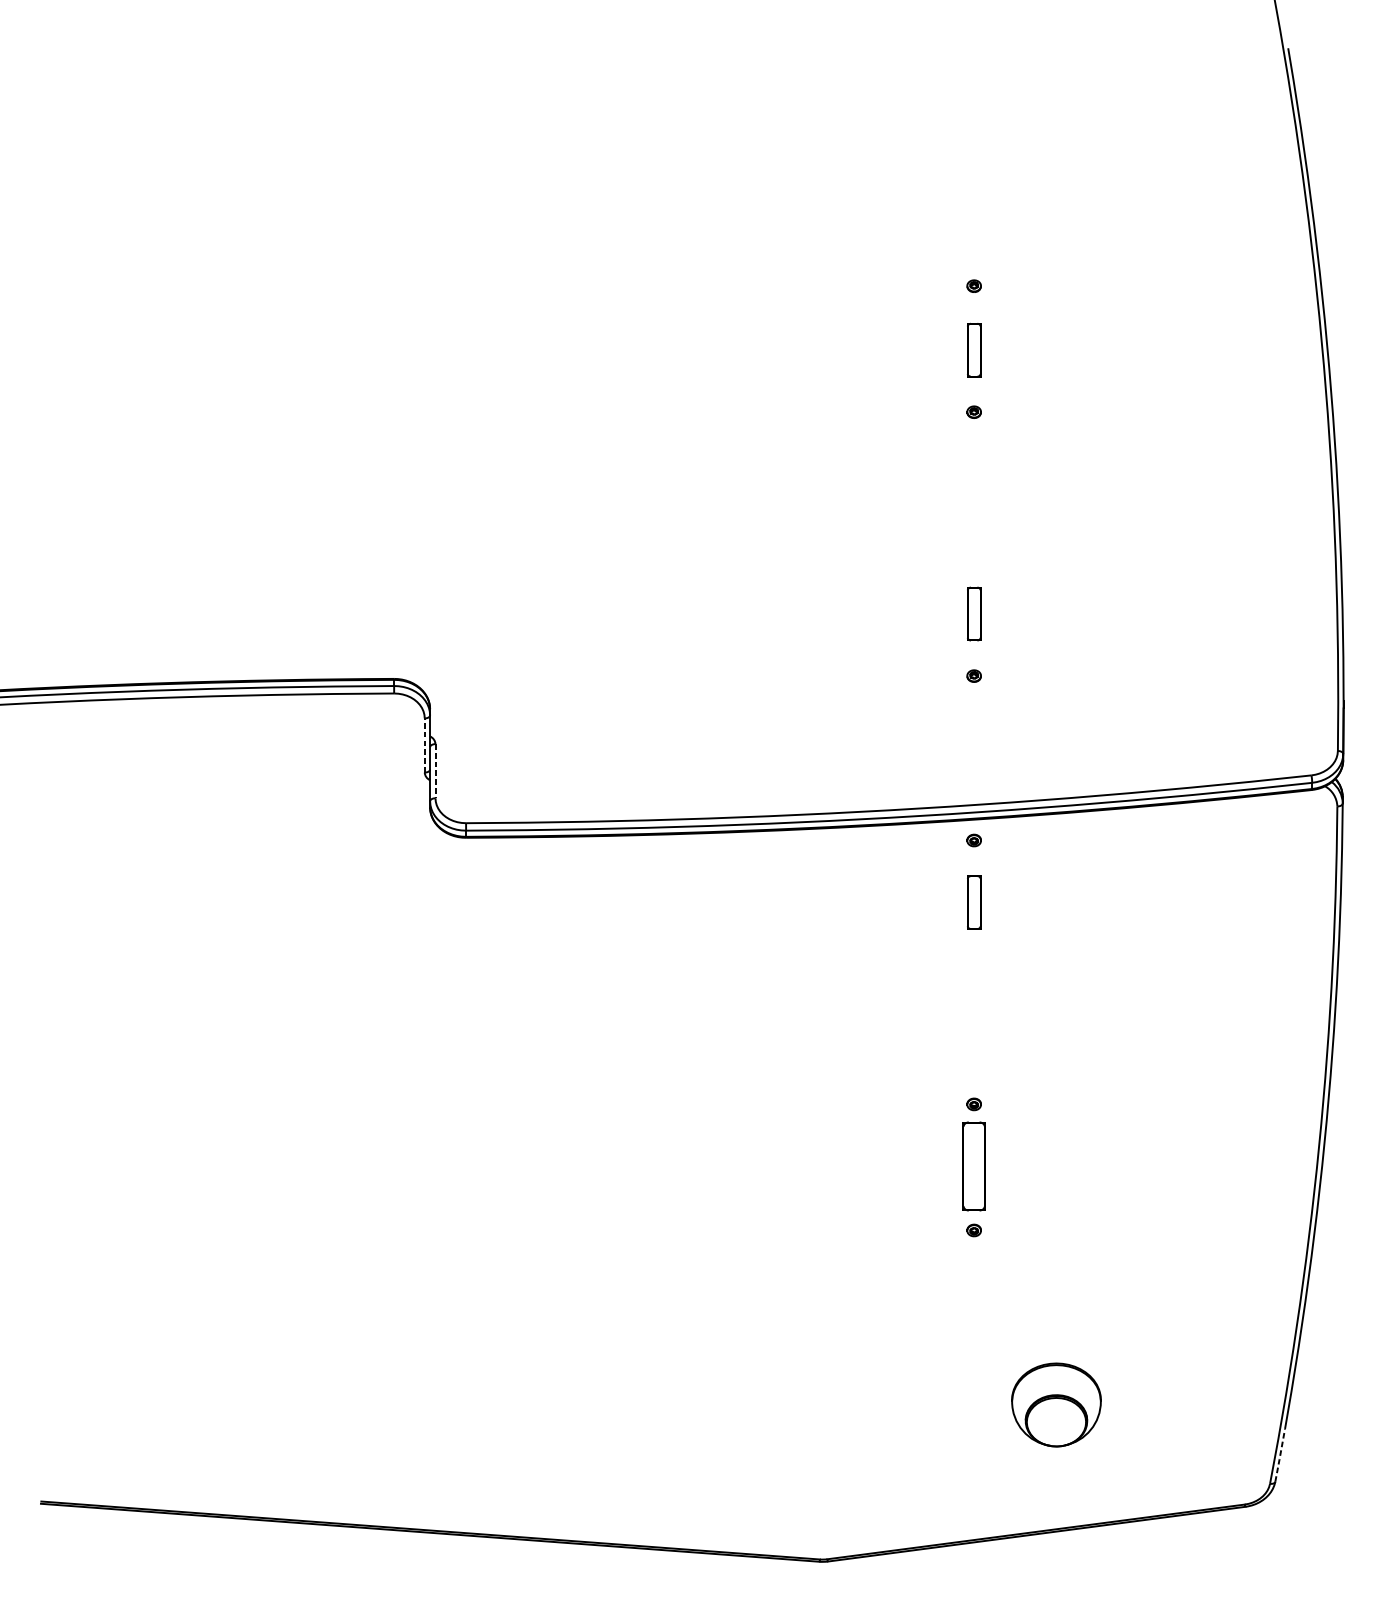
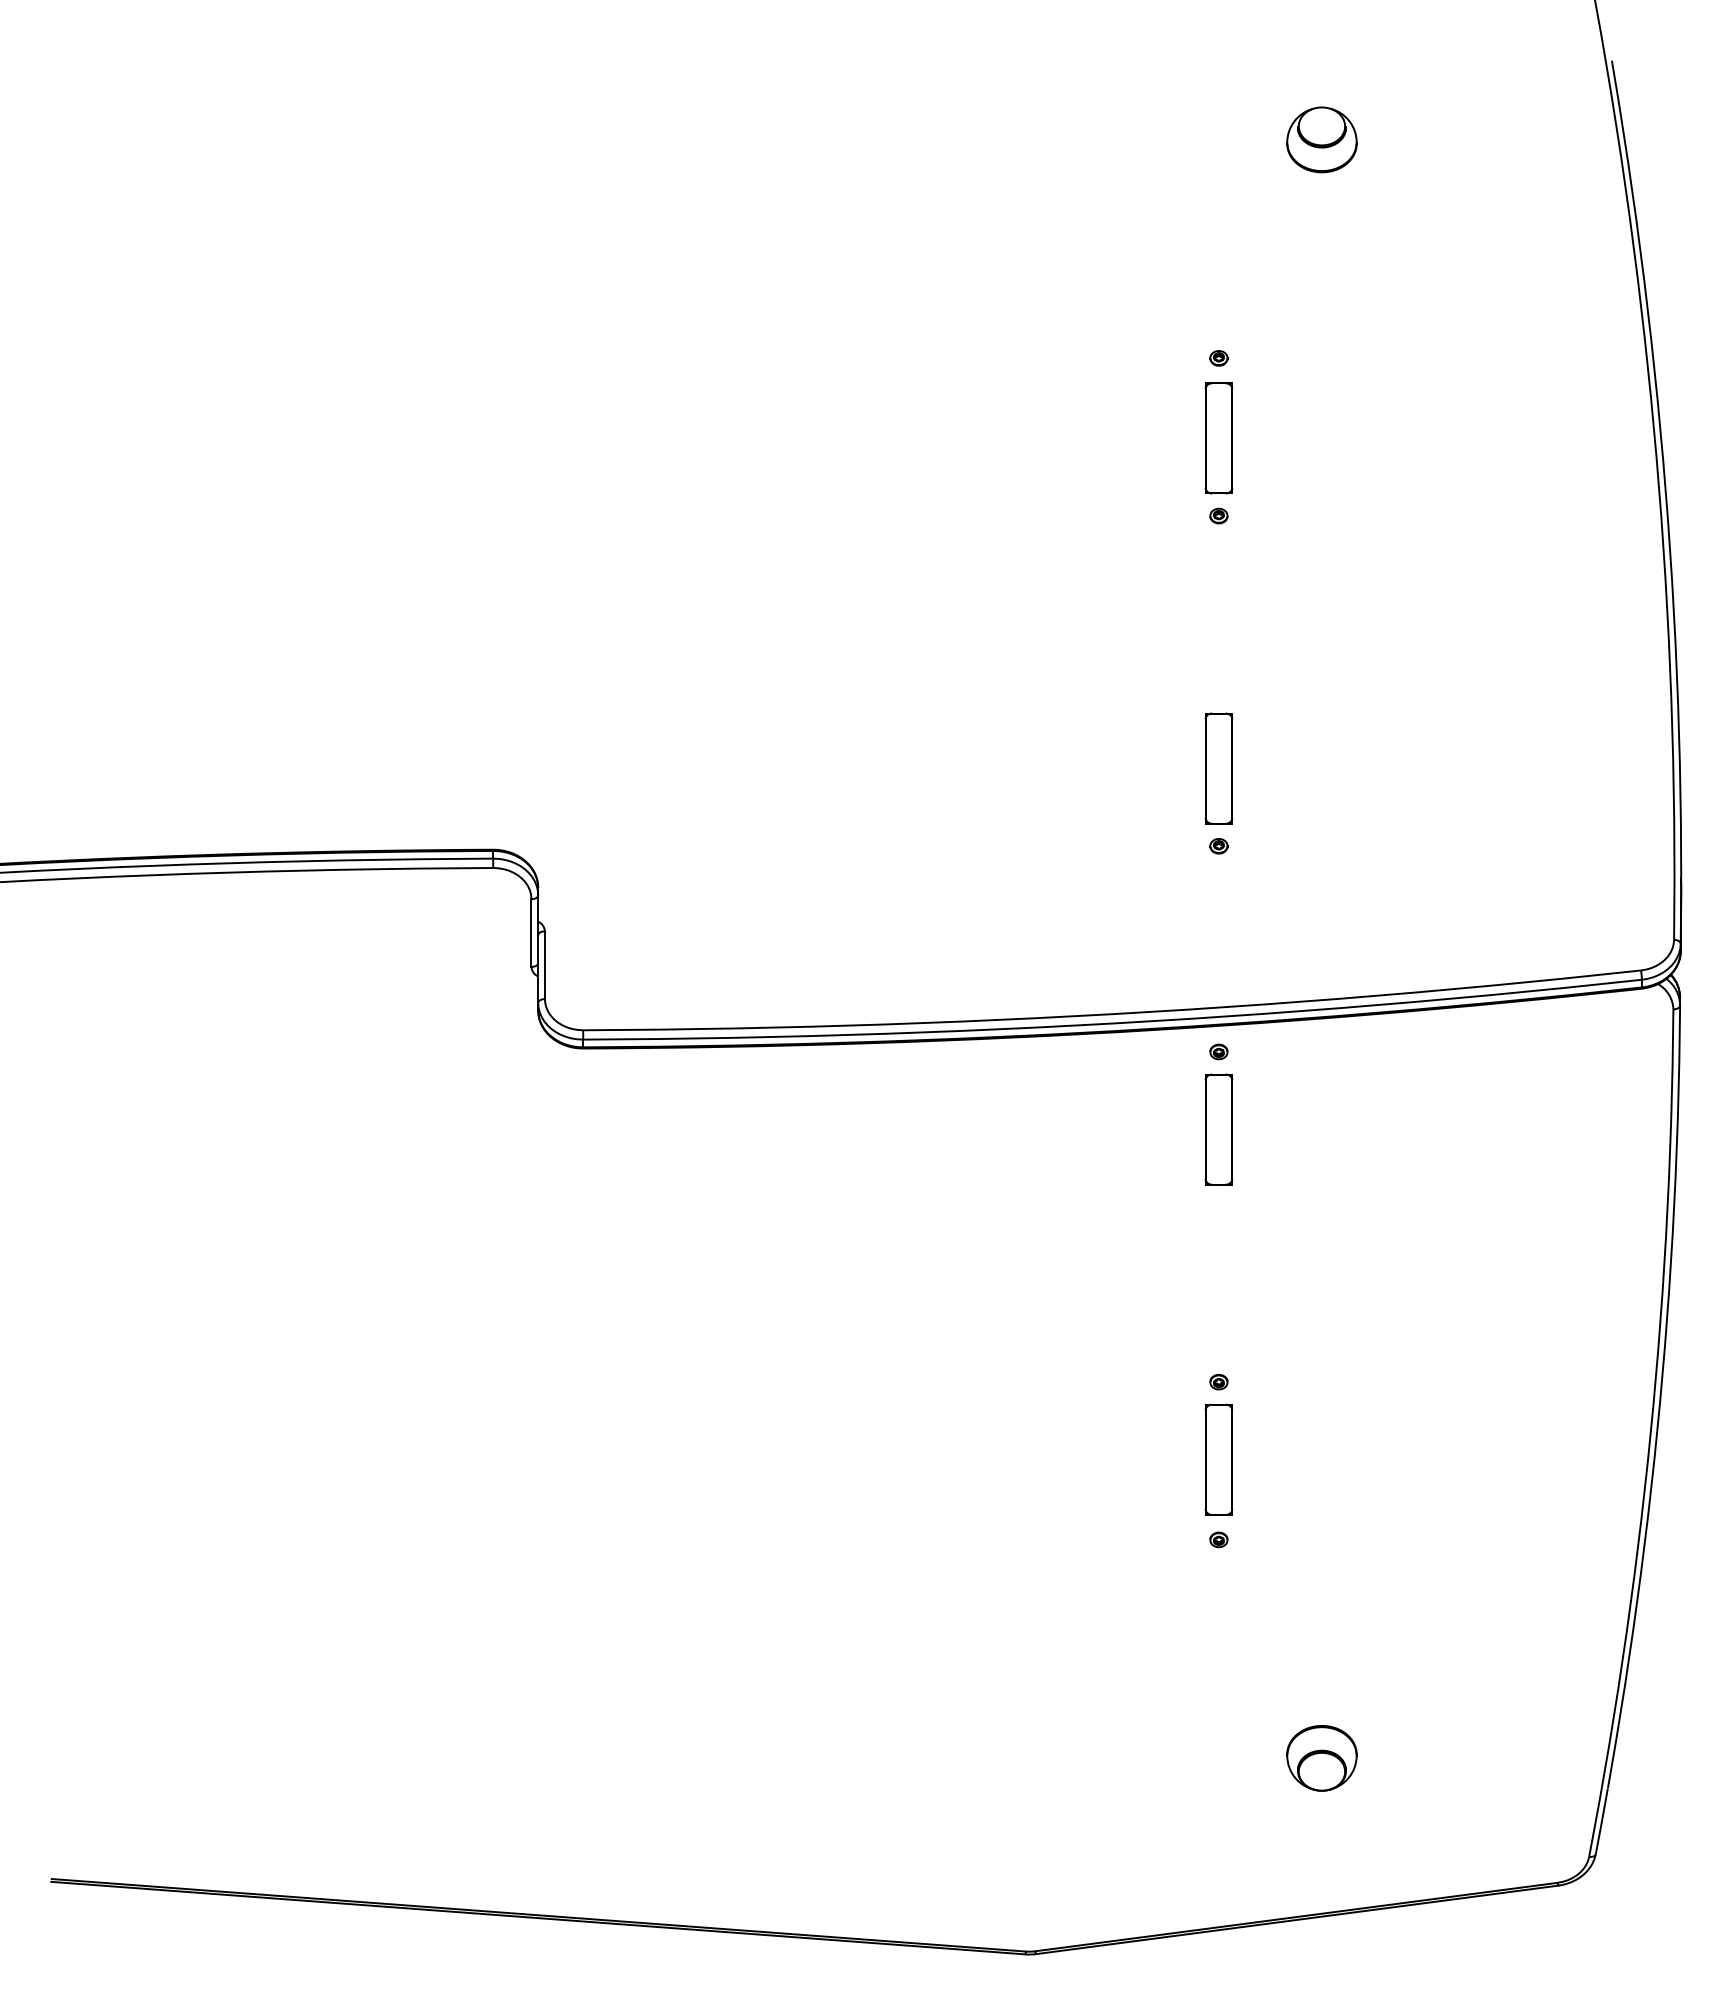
part: (1056, 111) -> (1321, 139), added
part: (973, 350) -> (1218, 438), size x1.67
part: (973, 613) -> (1218, 768), size x1.67
line: (424, 745) -> (531, 933), dashed -> solid
line: (435, 771) -> (544, 965), dashed -> solid
part: (973, 902) -> (1218, 1129), size x1.67
part: (1056, 1405) -> (1321, 1758), size x0.62
line: (1279, 1455) -> (1601, 1821), dashed -> solid

